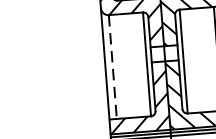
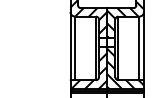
line: (113, 67) -> (75, 48), dashed -> solid

